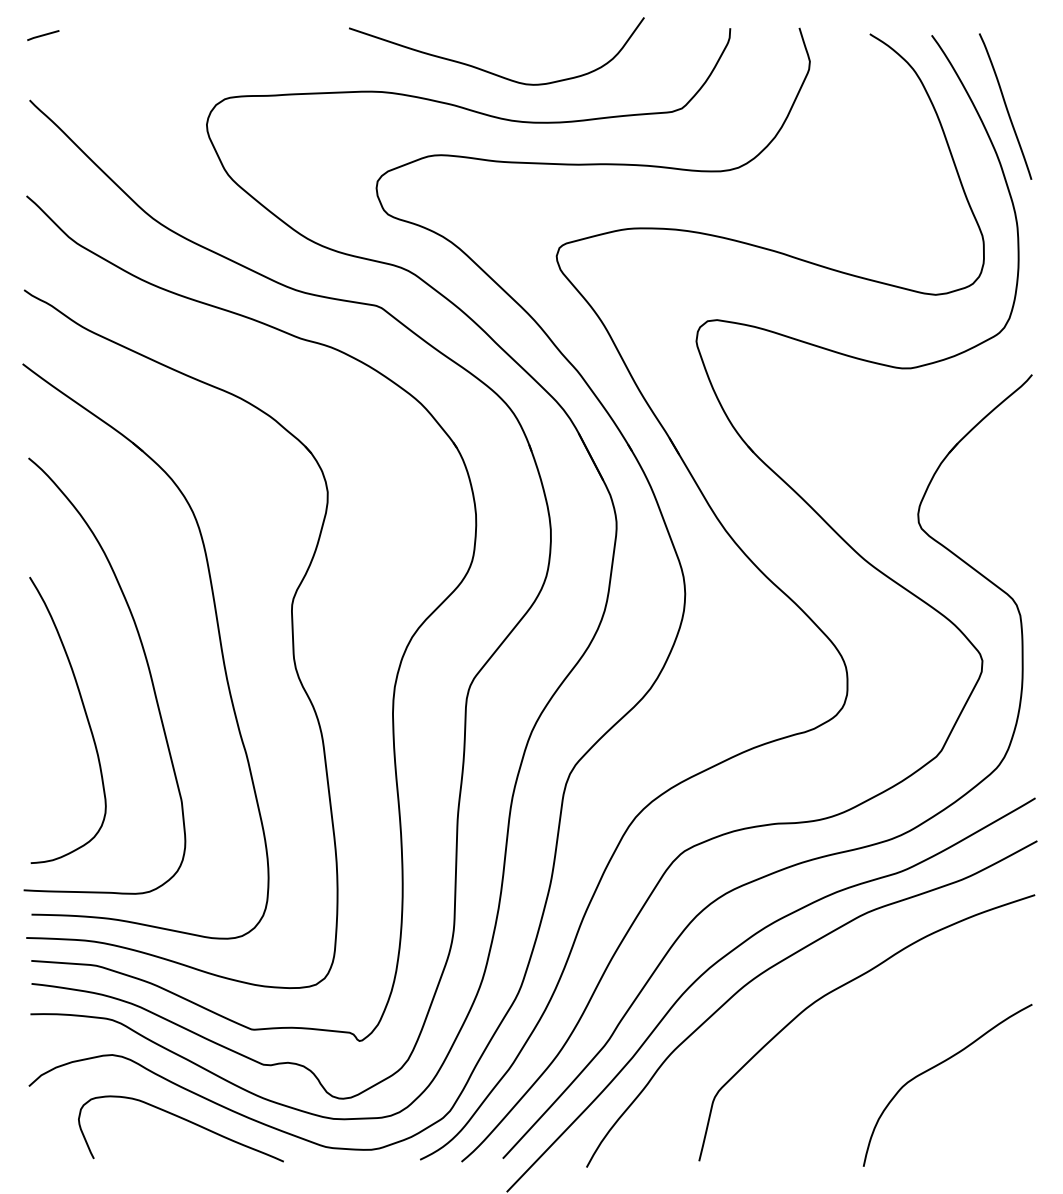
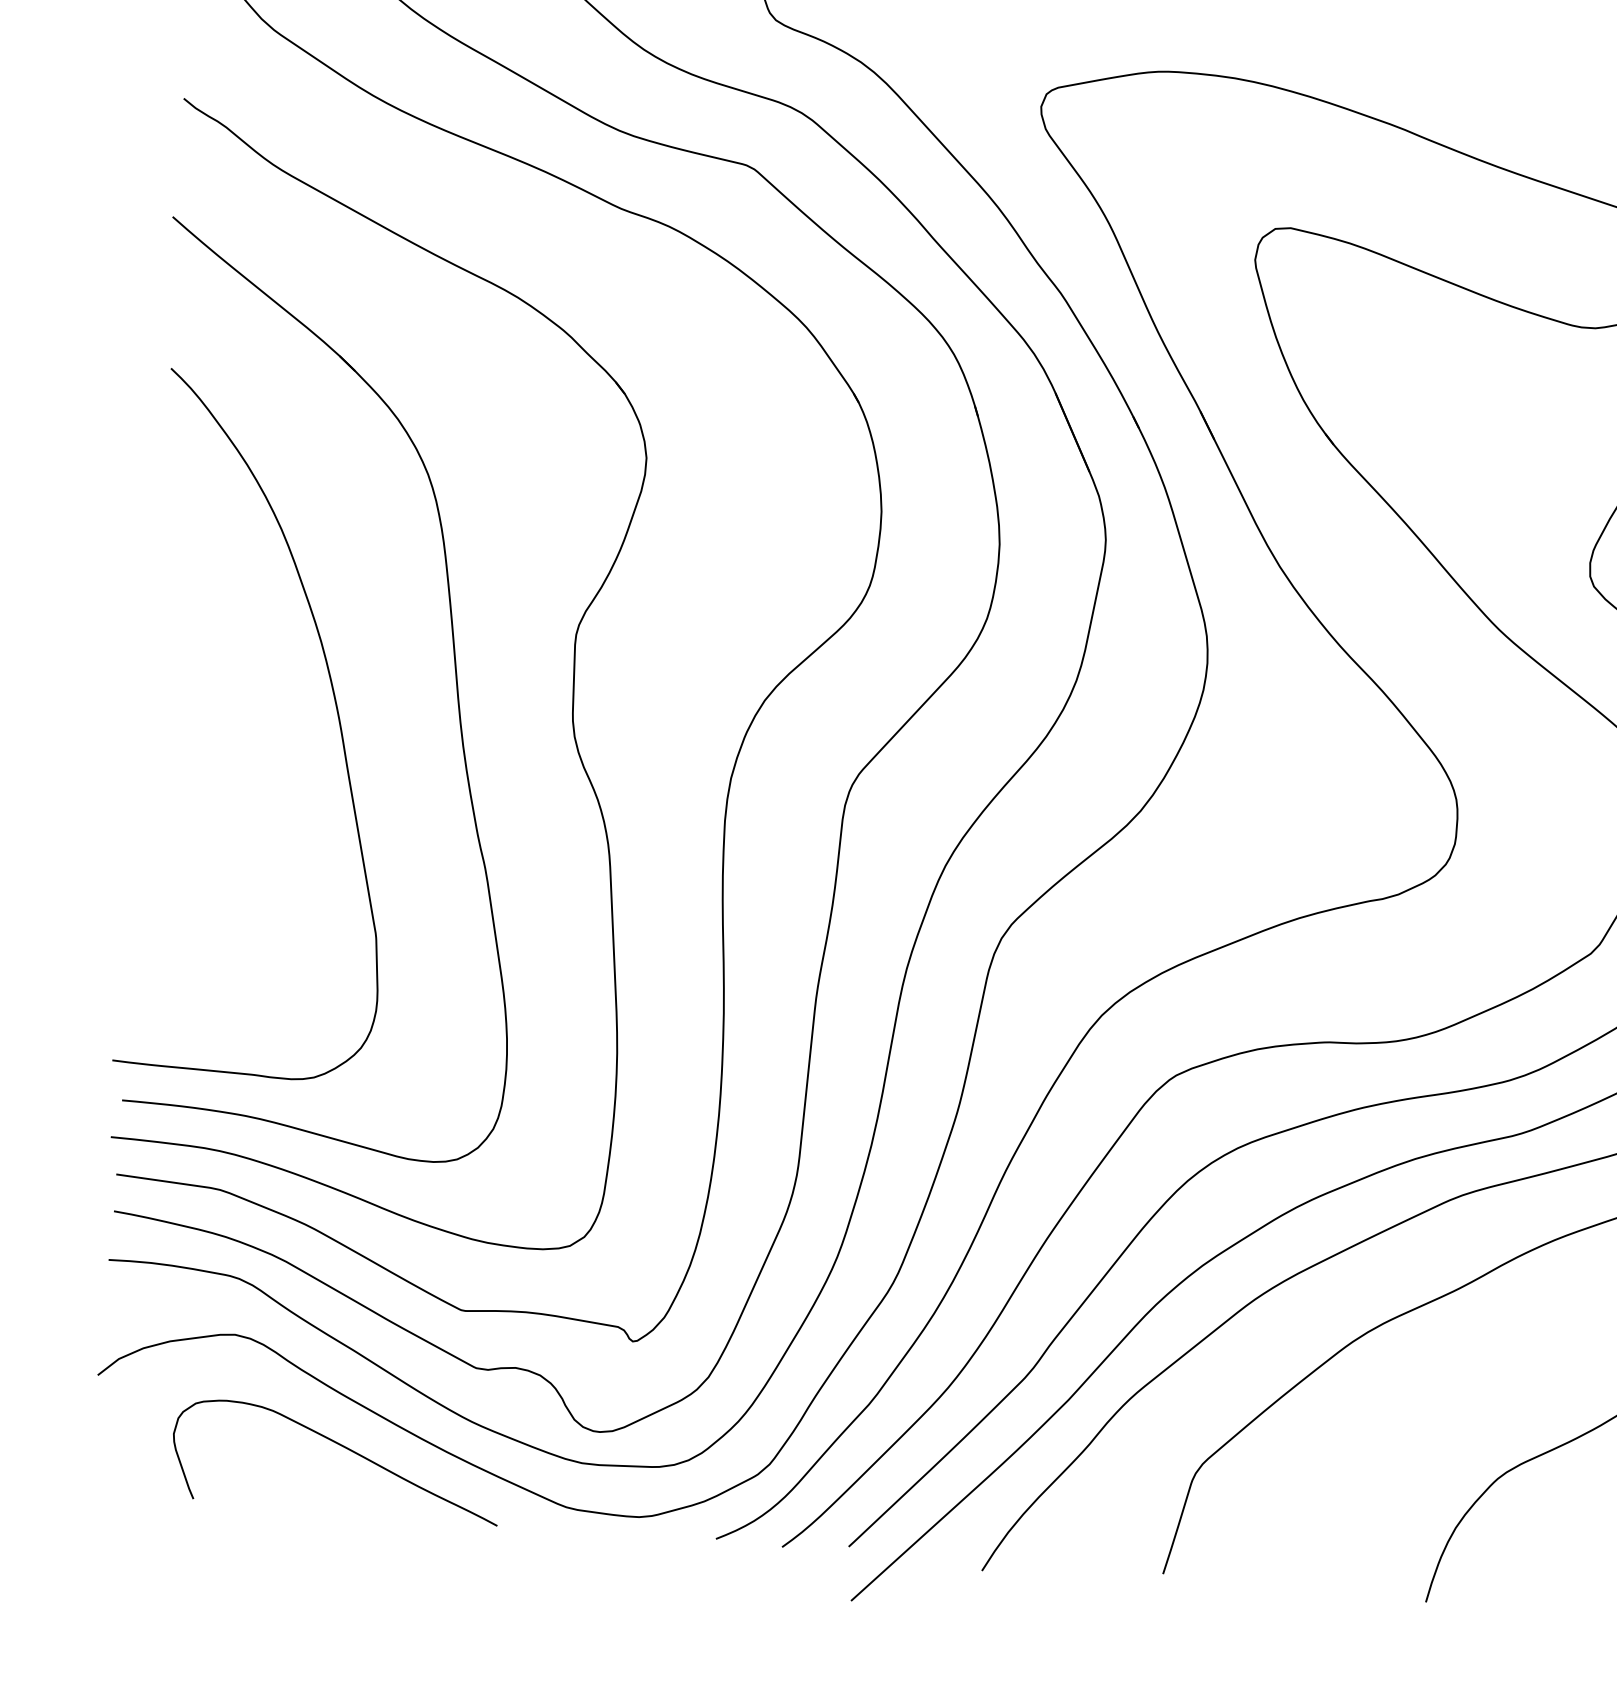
curve: (84, 712) -> (230, 782), removed

